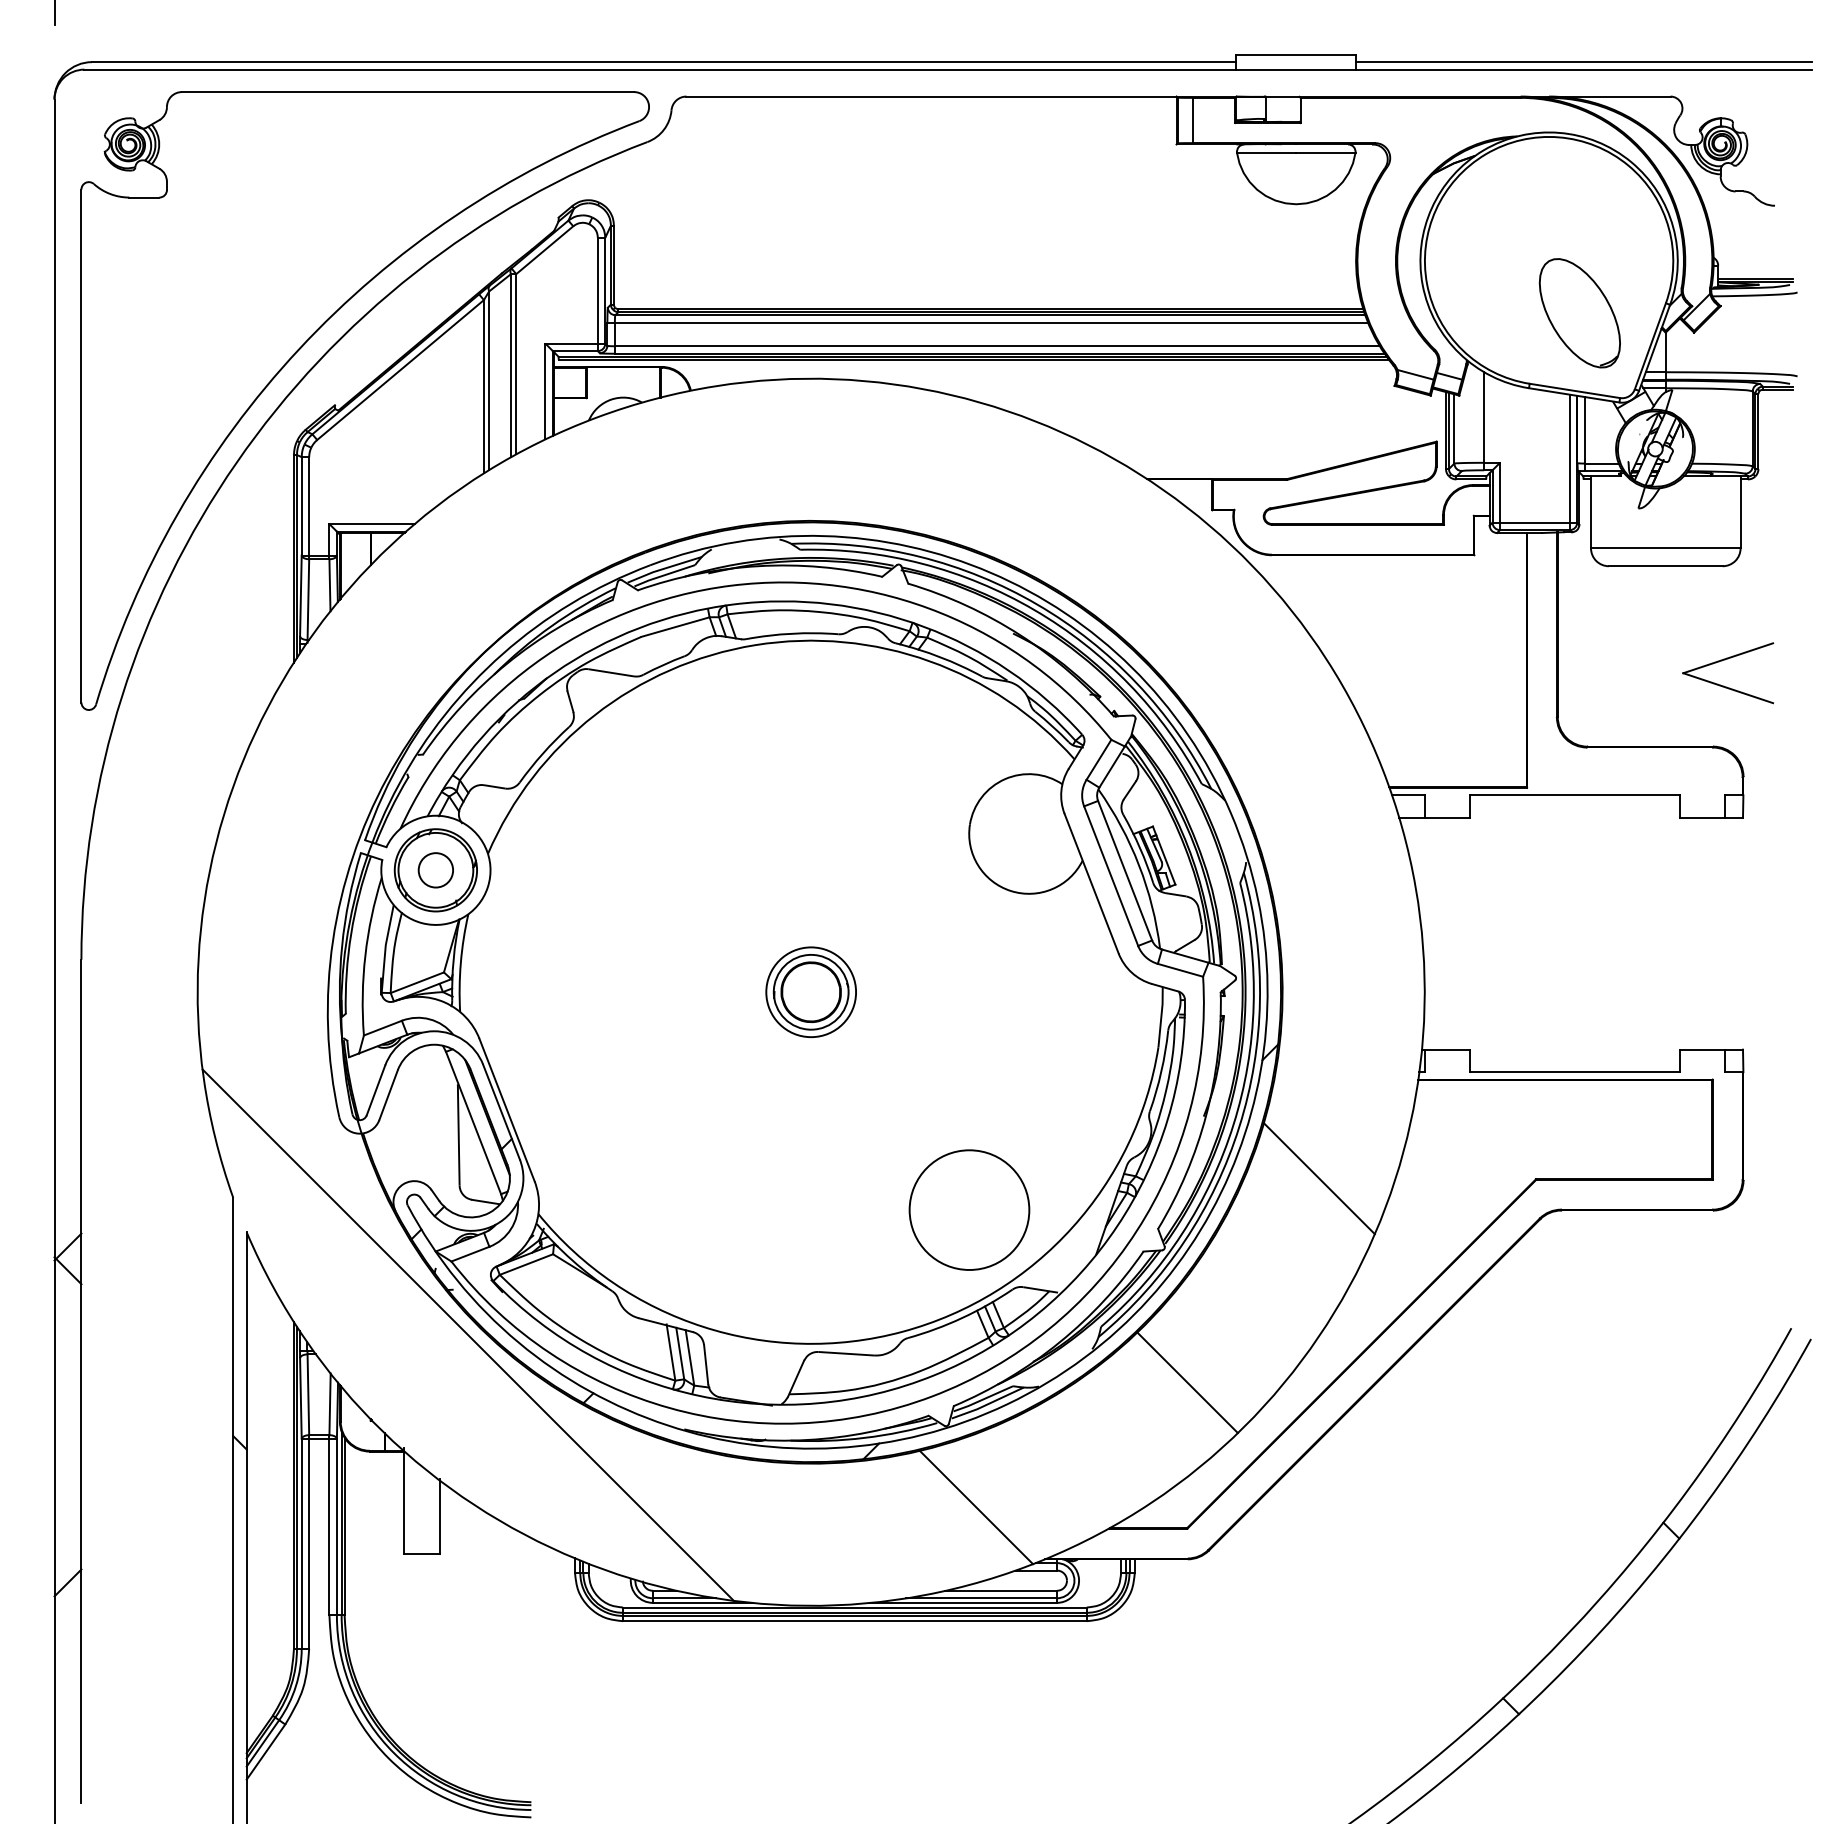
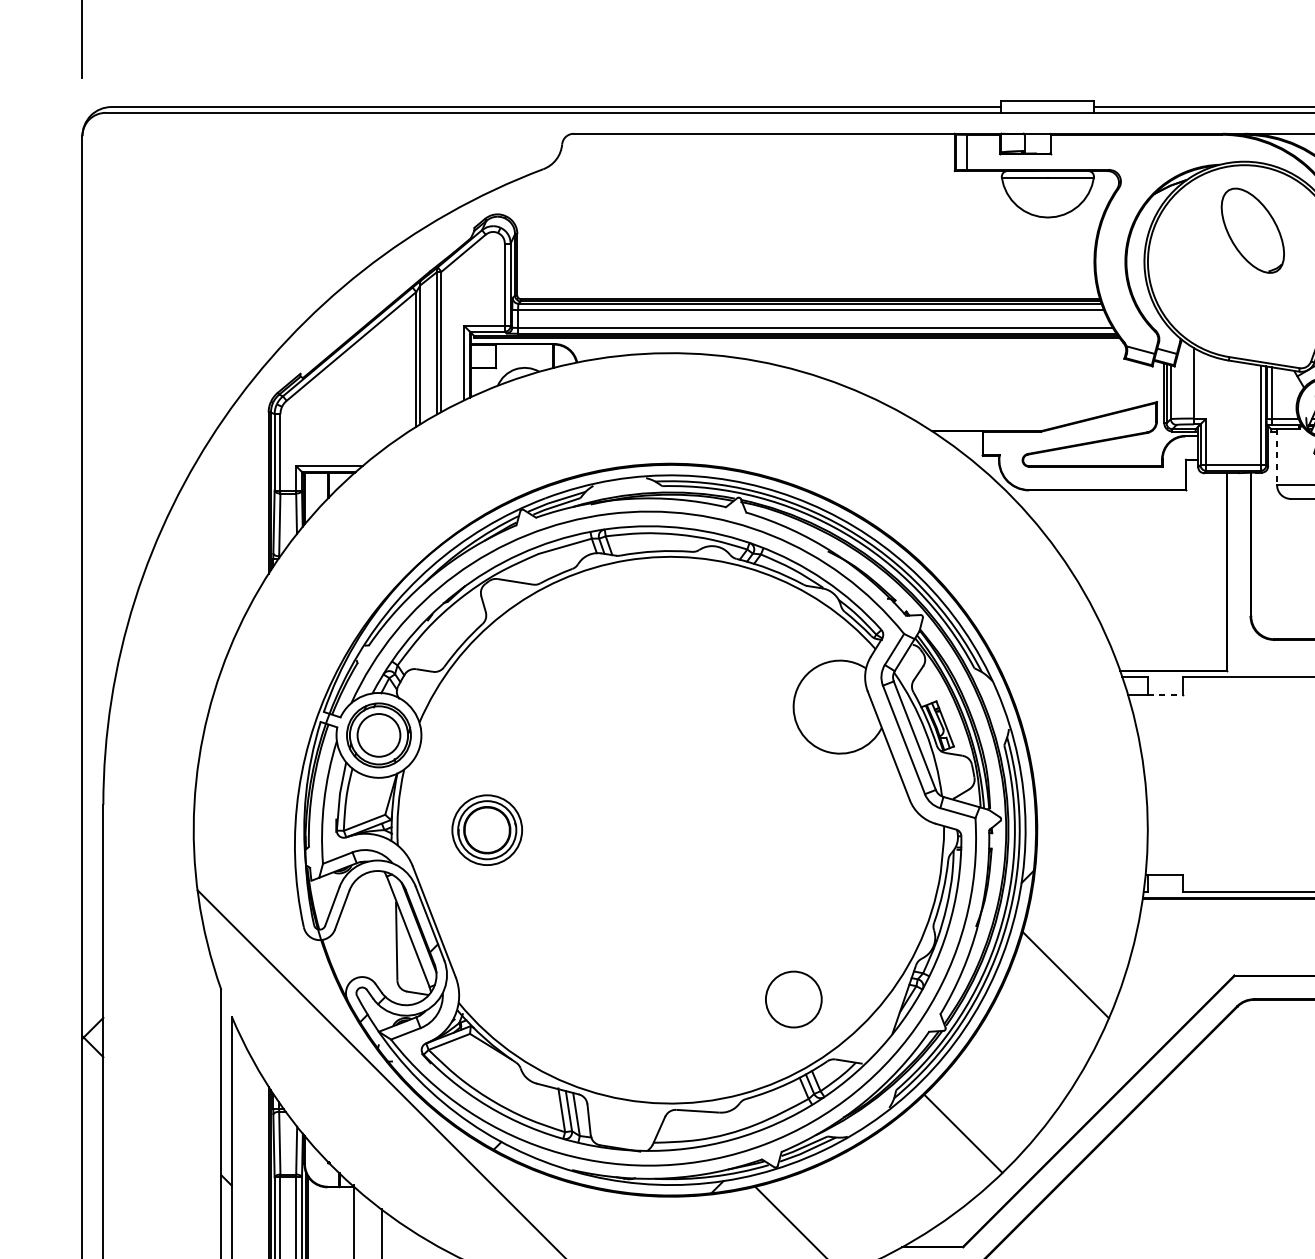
part: (1579, 313) -> (1252, 230), moved
part: (304, 345) -> (276, 327), removed
line: (1591, 512) -> (1277, 457), solid -> dashed
line: (1447, 817) -> (1165, 694), solid -> dashed
circle: (435, 870) -> (378, 735), size x1.6
part: (810, 992) -> (486, 830), moved
circle: (969, 1209) -> (793, 999), size x0.6

